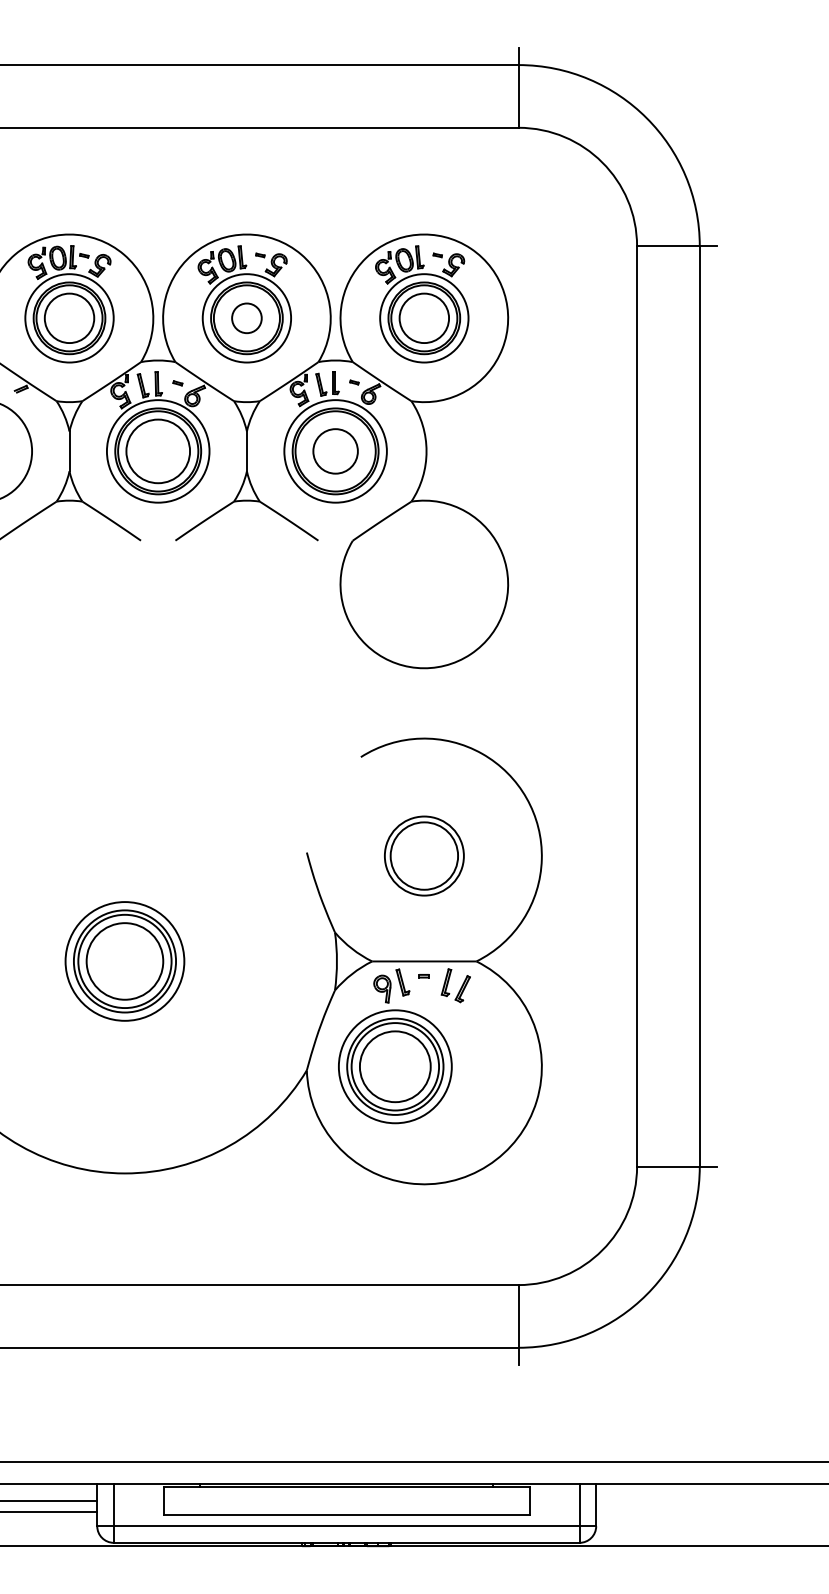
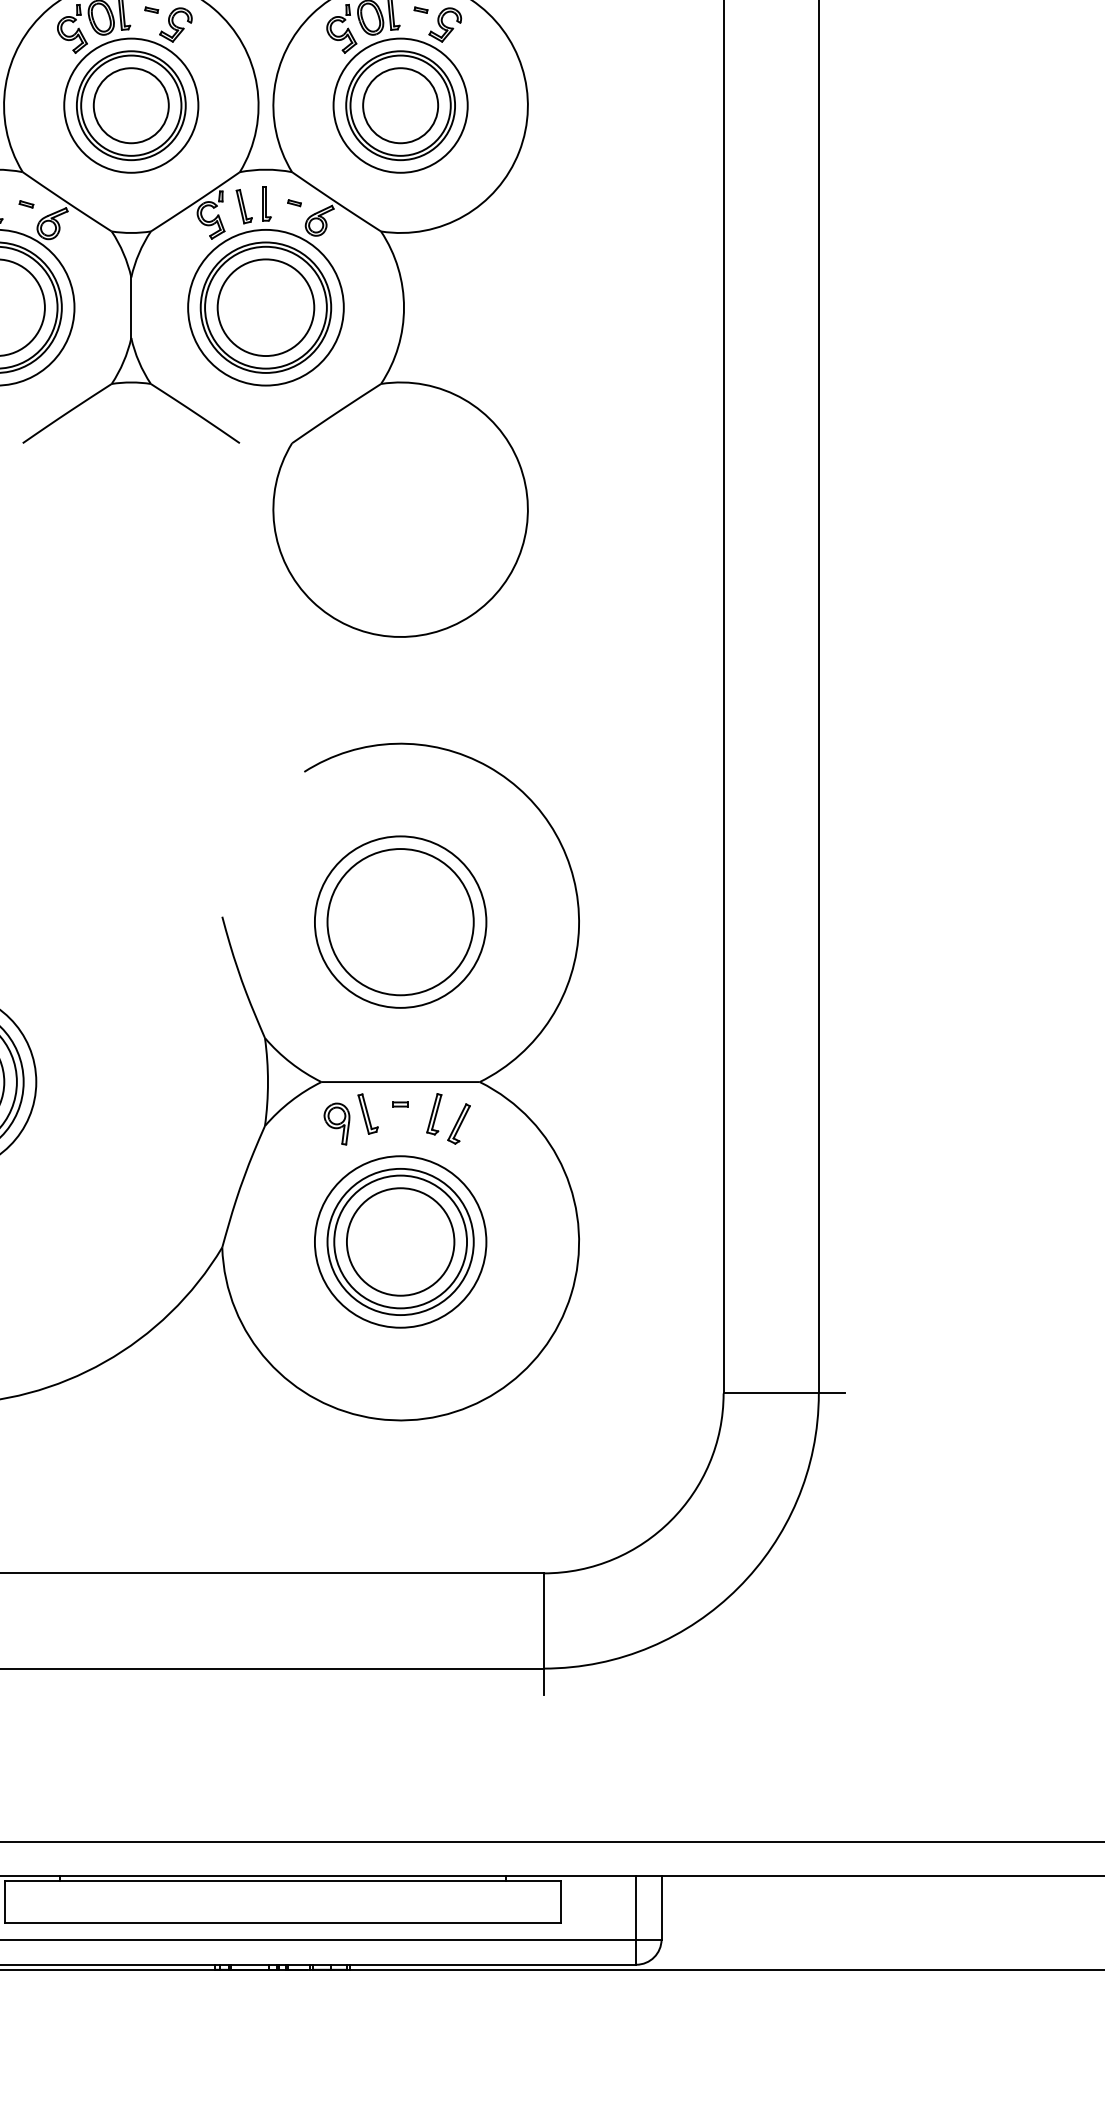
circle: (246, 318) -> (130, 105), size x1.67
circle: (335, 451) -> (265, 307), size x1.43
part: (424, 855) -> (400, 921), size x1.43
part: (395, 1066) -> (400, 1241), moved

